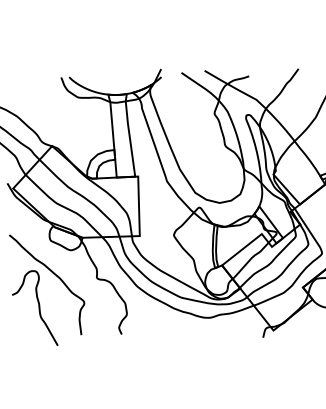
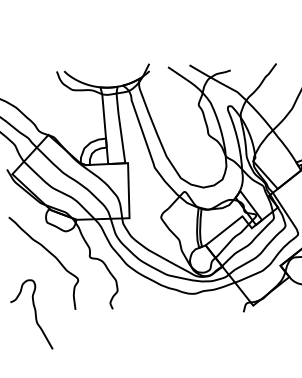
curve: (38, 307) -> (34, 313), moved

